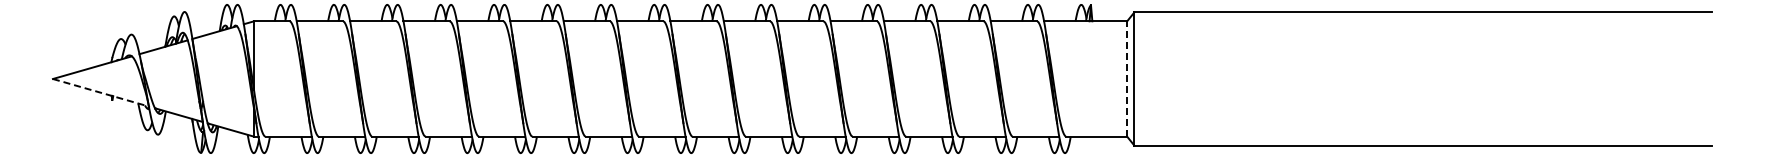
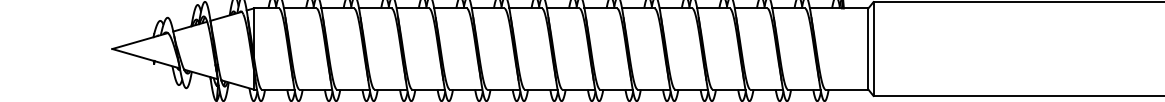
line: (1127, 79) -> (868, 49), dashed -> solid
line: (100, 92) -> (145, 58), dashed -> solid

